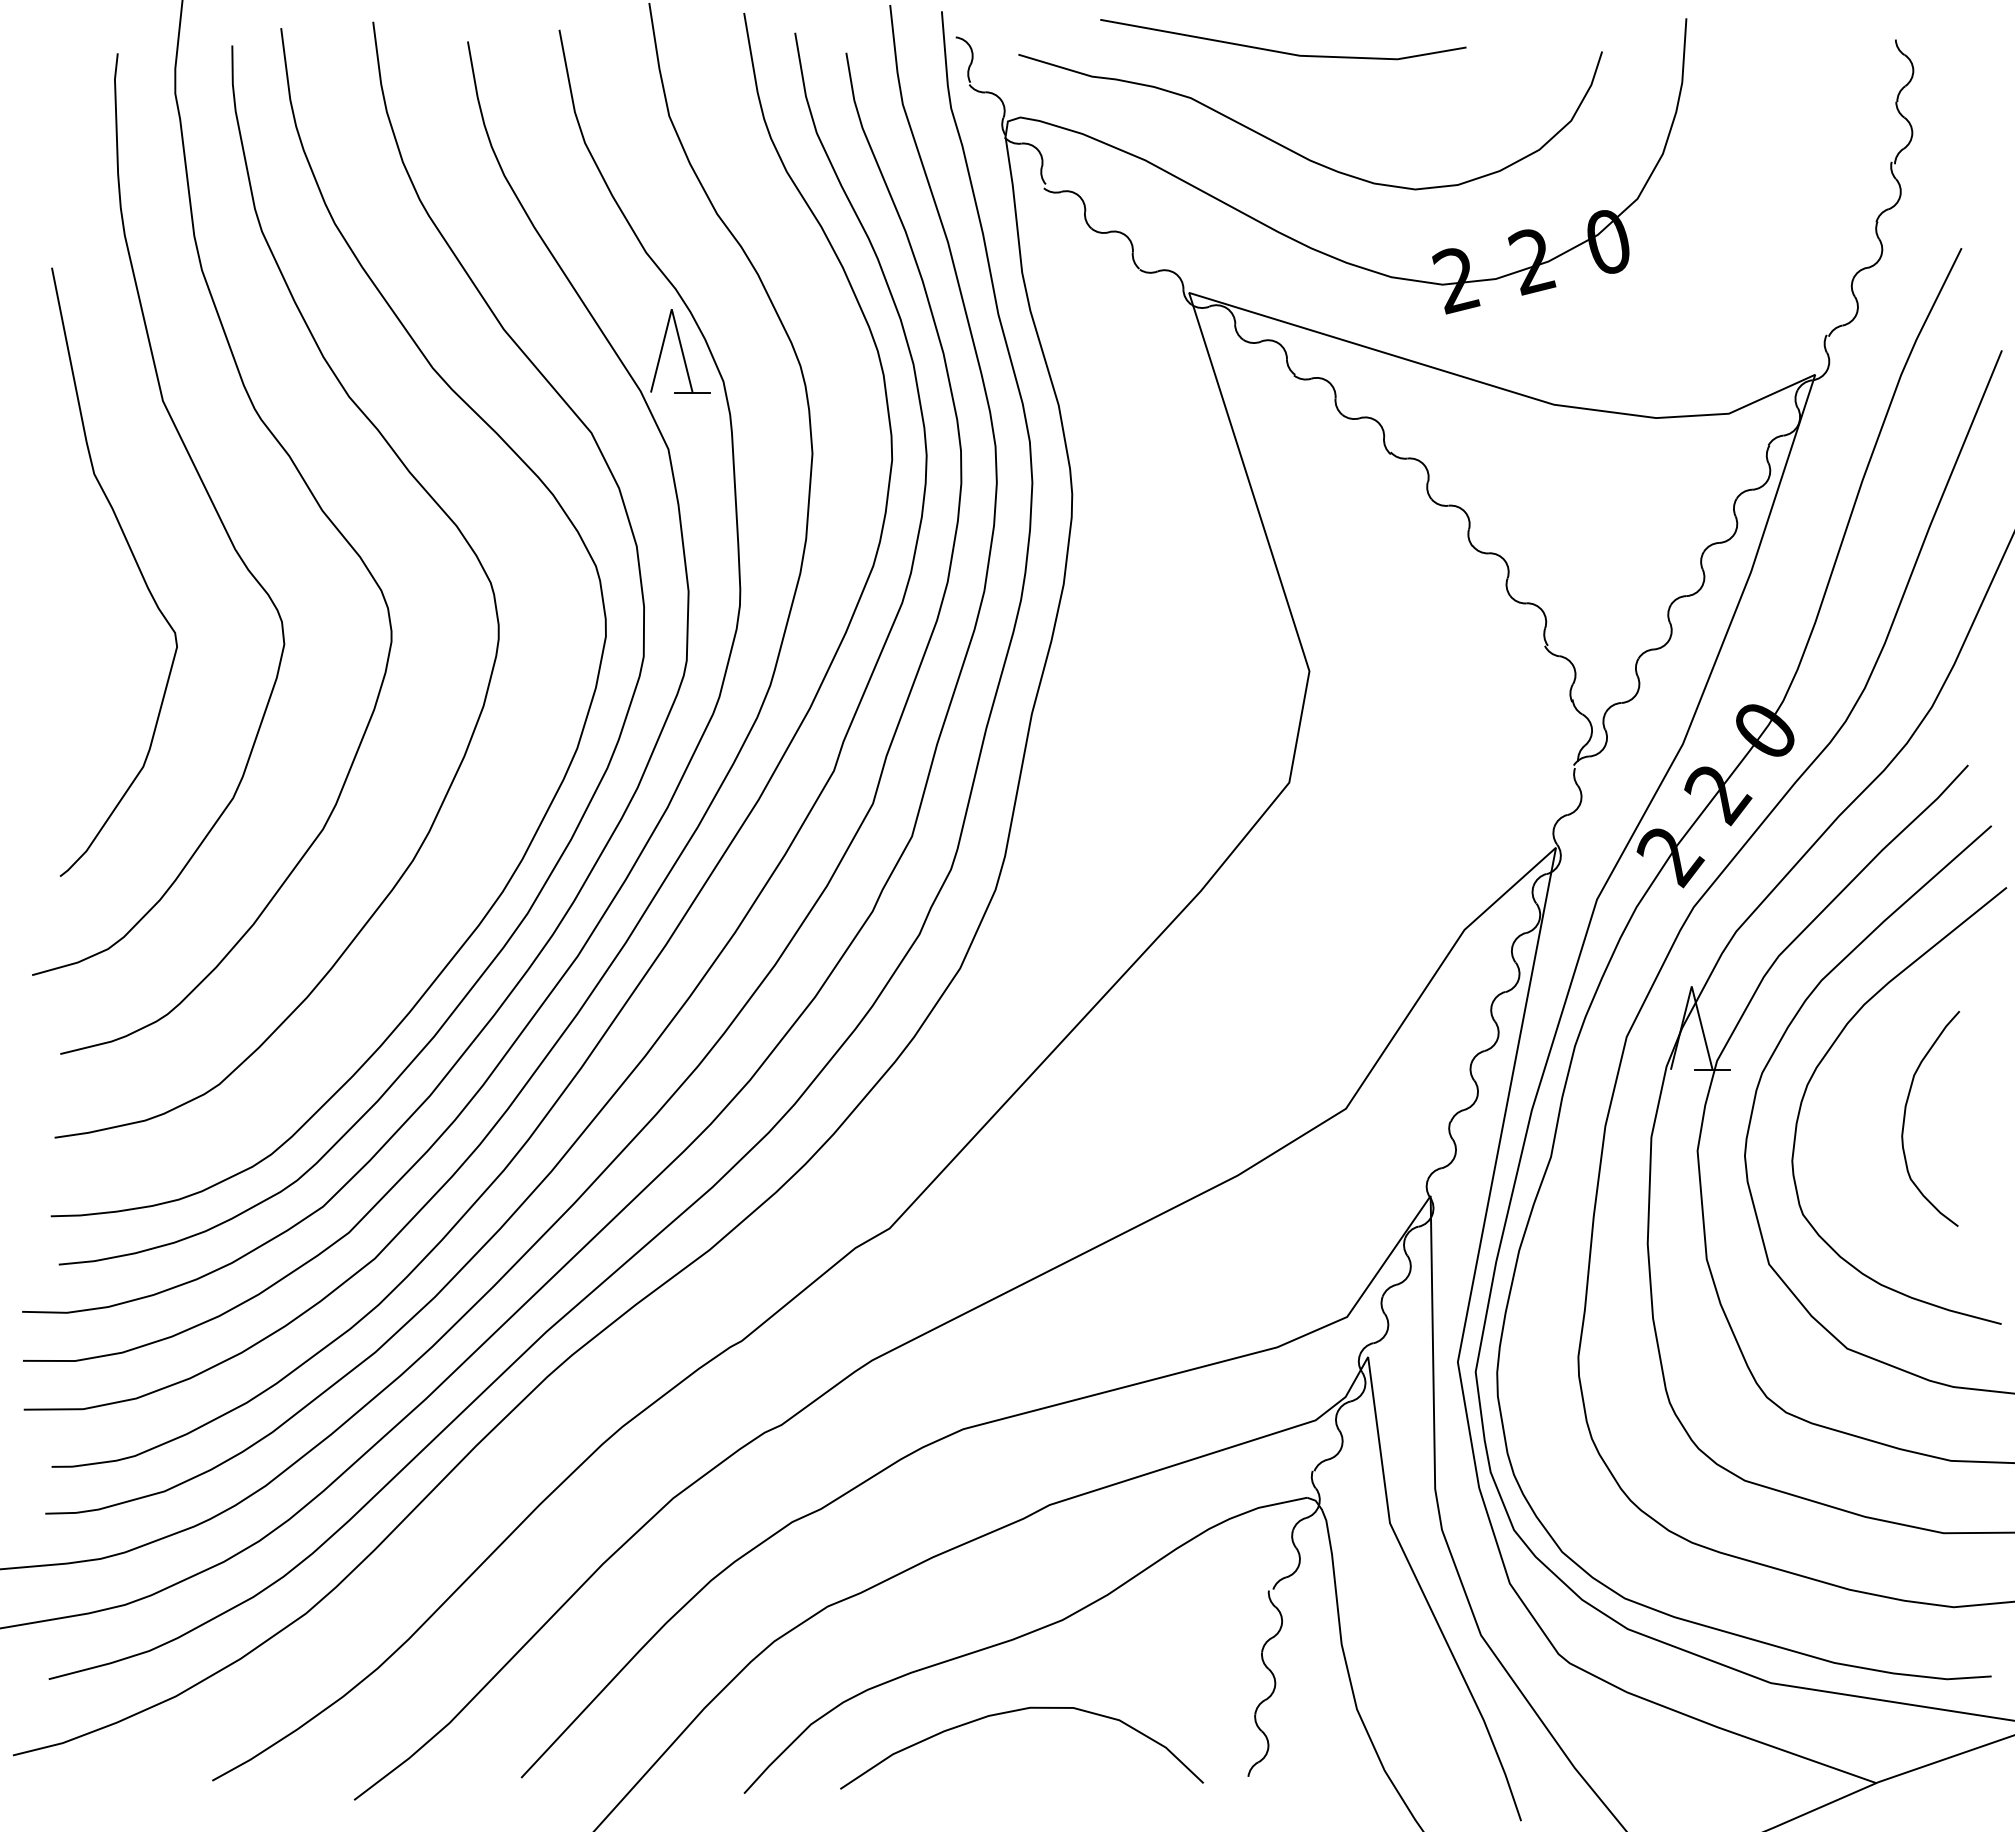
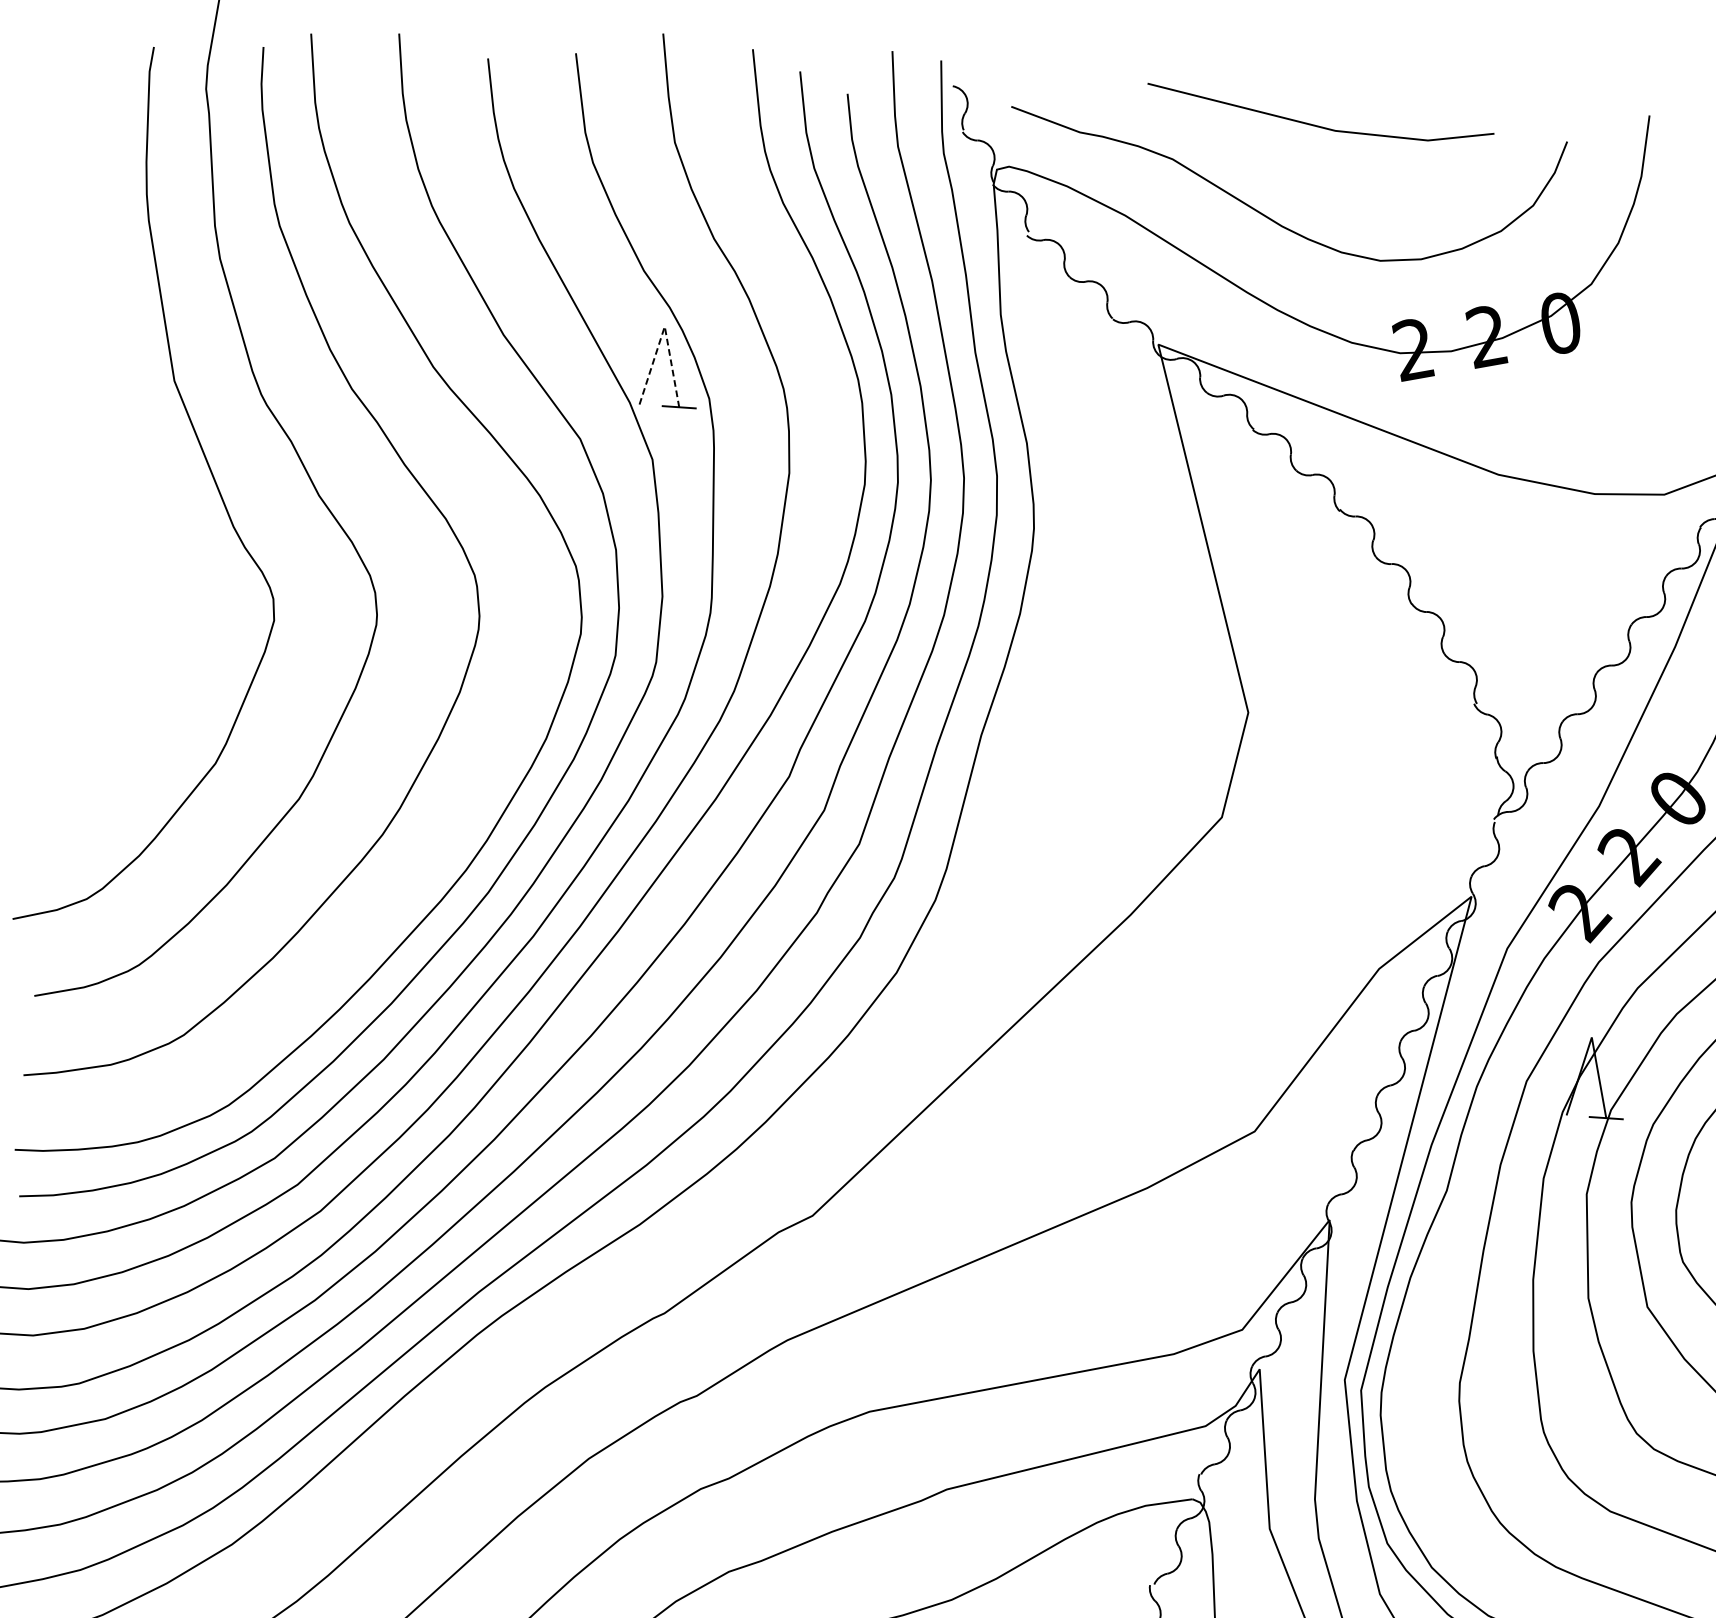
line: (1283, 51) -> (1319, 125), moved
line: (671, 309) -> (664, 326), solid -> dashed
curve: (136, 565) -> (138, 535), removed

